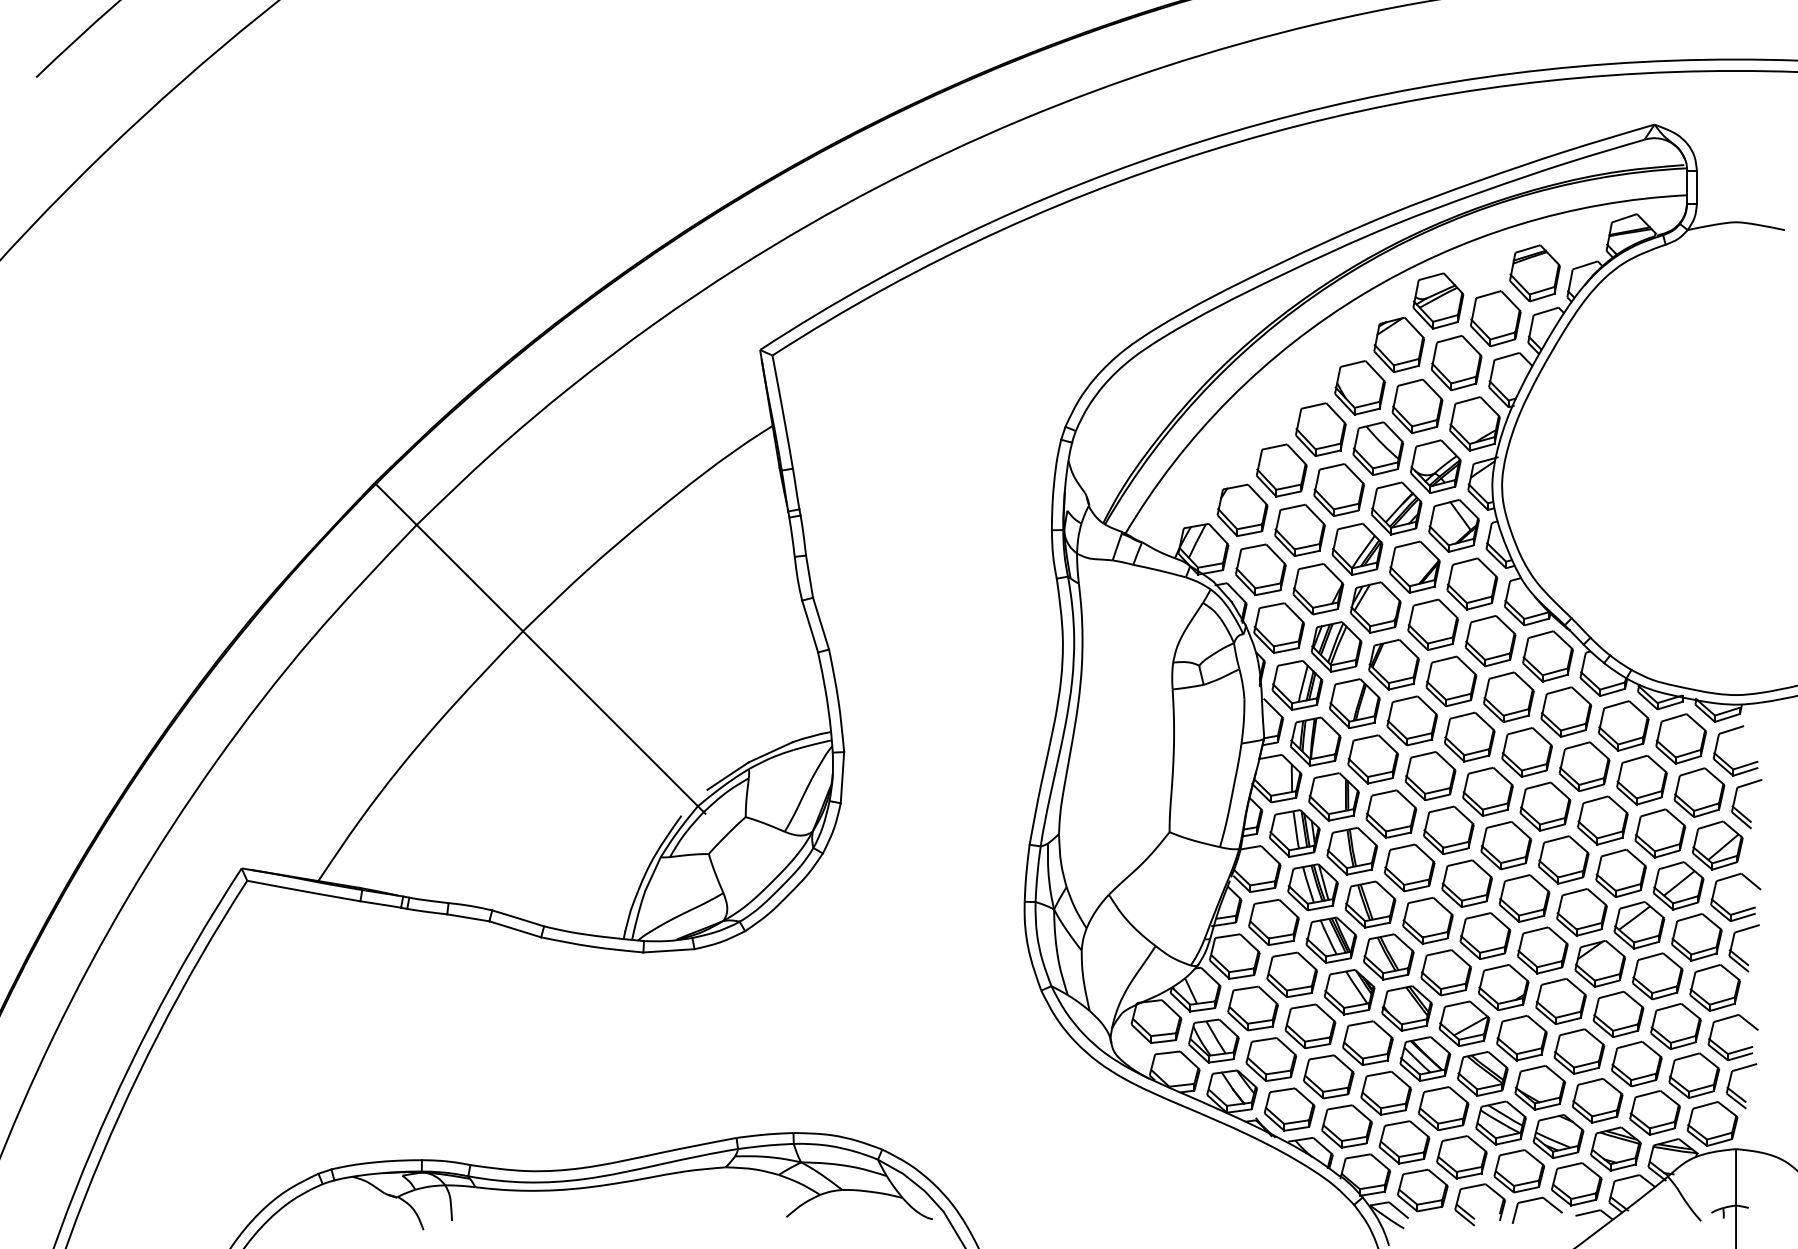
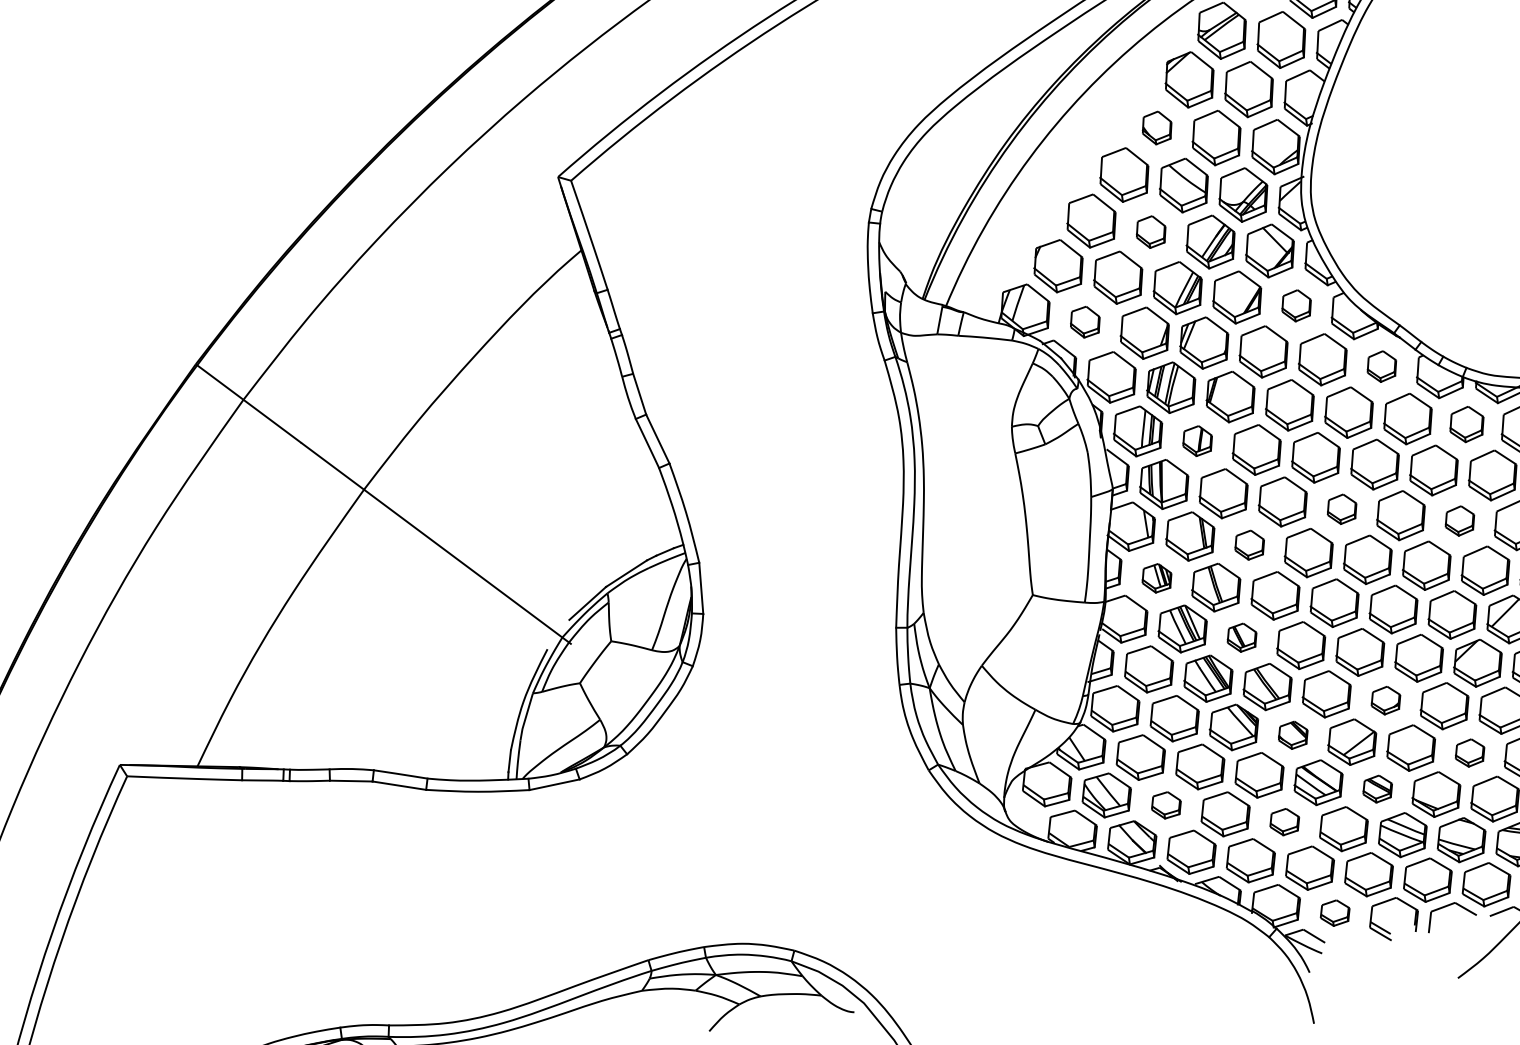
part: (1359, 387) -> (1156, 127), size x0.6
part: (1338, 489) -> (1150, 231), size x0.6
part: (1260, 569) -> (1084, 322), size x0.6
part: (1472, 583) -> (1296, 305), size x0.6
part: (1547, 656) -> (1381, 366), size x0.6
part: (1354, 703) -> (1197, 441), size x0.6
part: (1623, 725) -> (1466, 424), size x0.7
part: (1487, 791) -> (1341, 508), size x0.6
part: (1391, 813) -> (1249, 544), size x0.6
part: (1602, 820) -> (1459, 521), size x0.6
part: (1294, 833) -> (1156, 578), size x0.6
part: (1370, 904) -> (1242, 637), size x0.6
part: (1503, 987) -> (1385, 700), size x0.6
part: (1406, 1008) -> (1292, 735), size x0.6
part: (1579, 1051) -> (1470, 752), size x0.6
part: (1271, 1059) -> (1166, 805), size x0.6
part: (1482, 1073) -> (1377, 788), size x0.6
part: (1385, 1092) -> (1284, 821), size x0.6
part: (1422, 1190) -> (1334, 913), size x0.6

